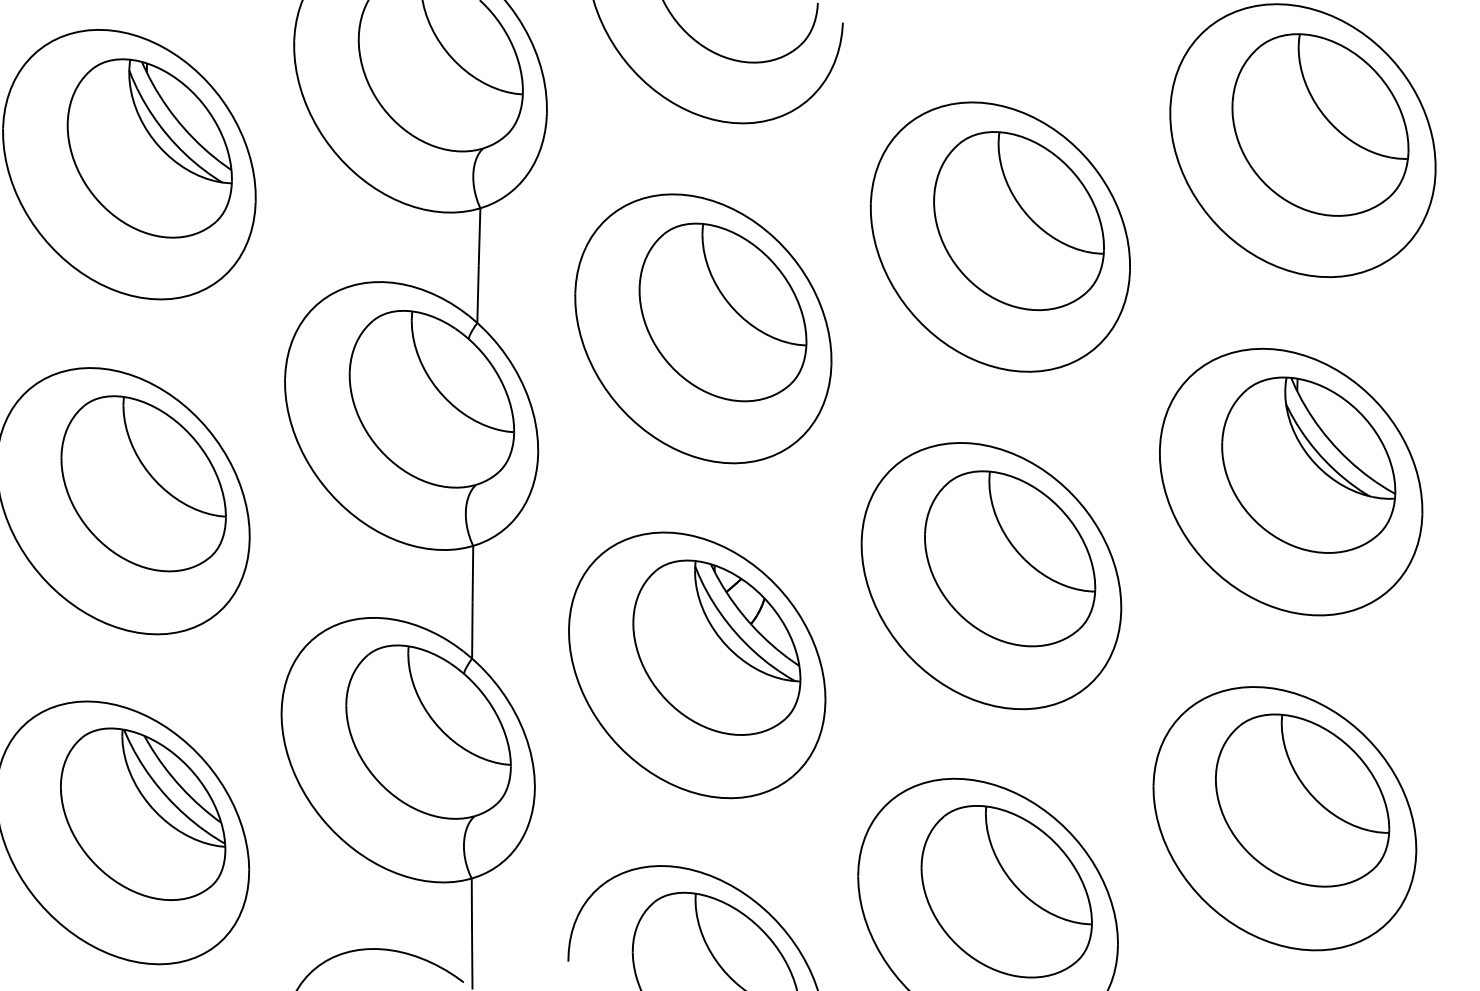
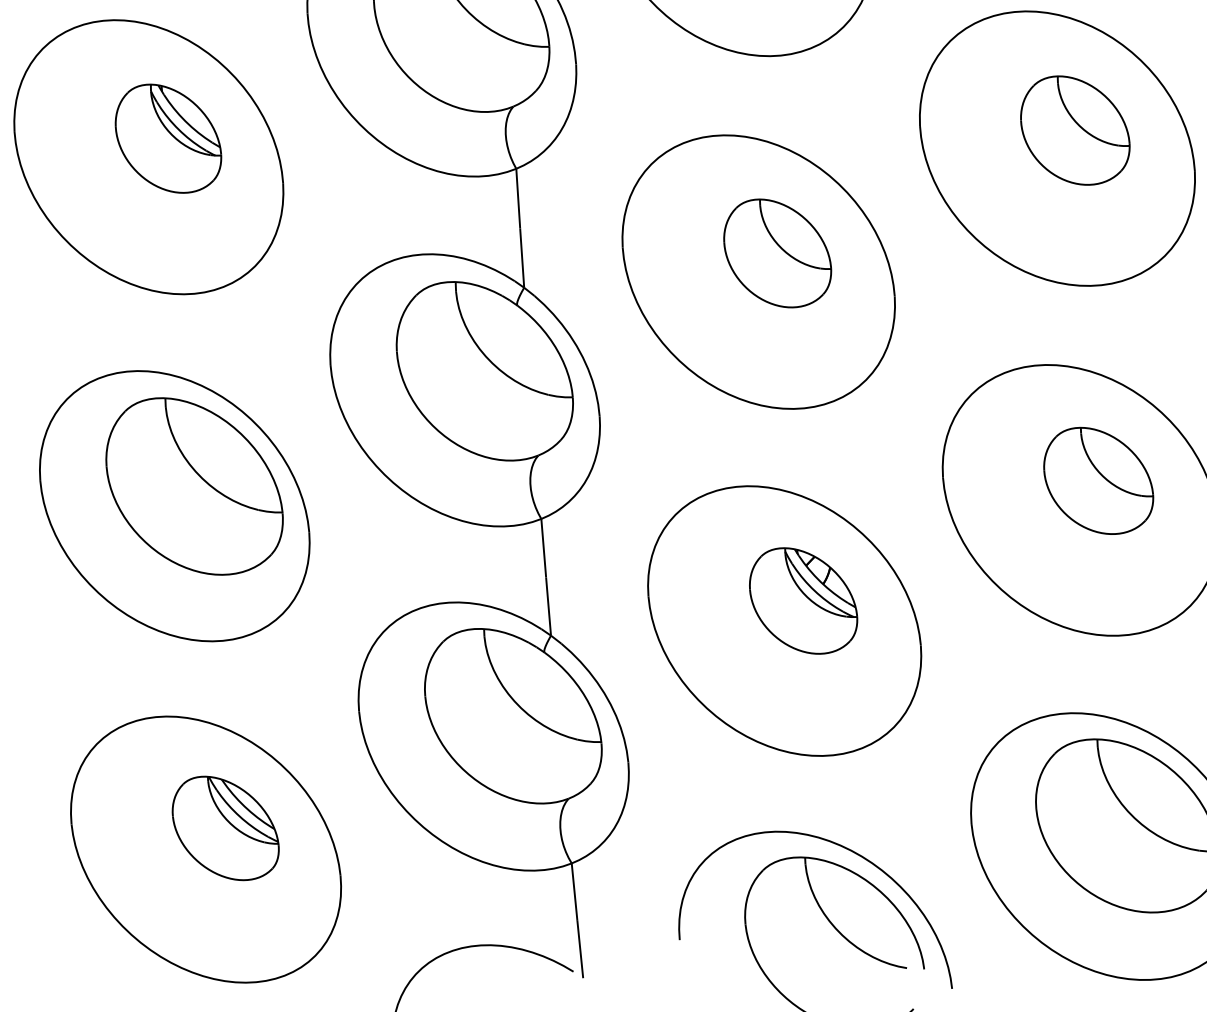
part: (149, 148) -> (168, 138), size x0.6
part: (1018, 221) -> (1074, 130), size x0.6
part: (722, 312) -> (776, 253), size x0.6
part: (1010, 558) -> (1098, 480), size x0.6
part: (716, 647) -> (802, 600), size x0.6
part: (143, 813) -> (225, 827), size x0.6

